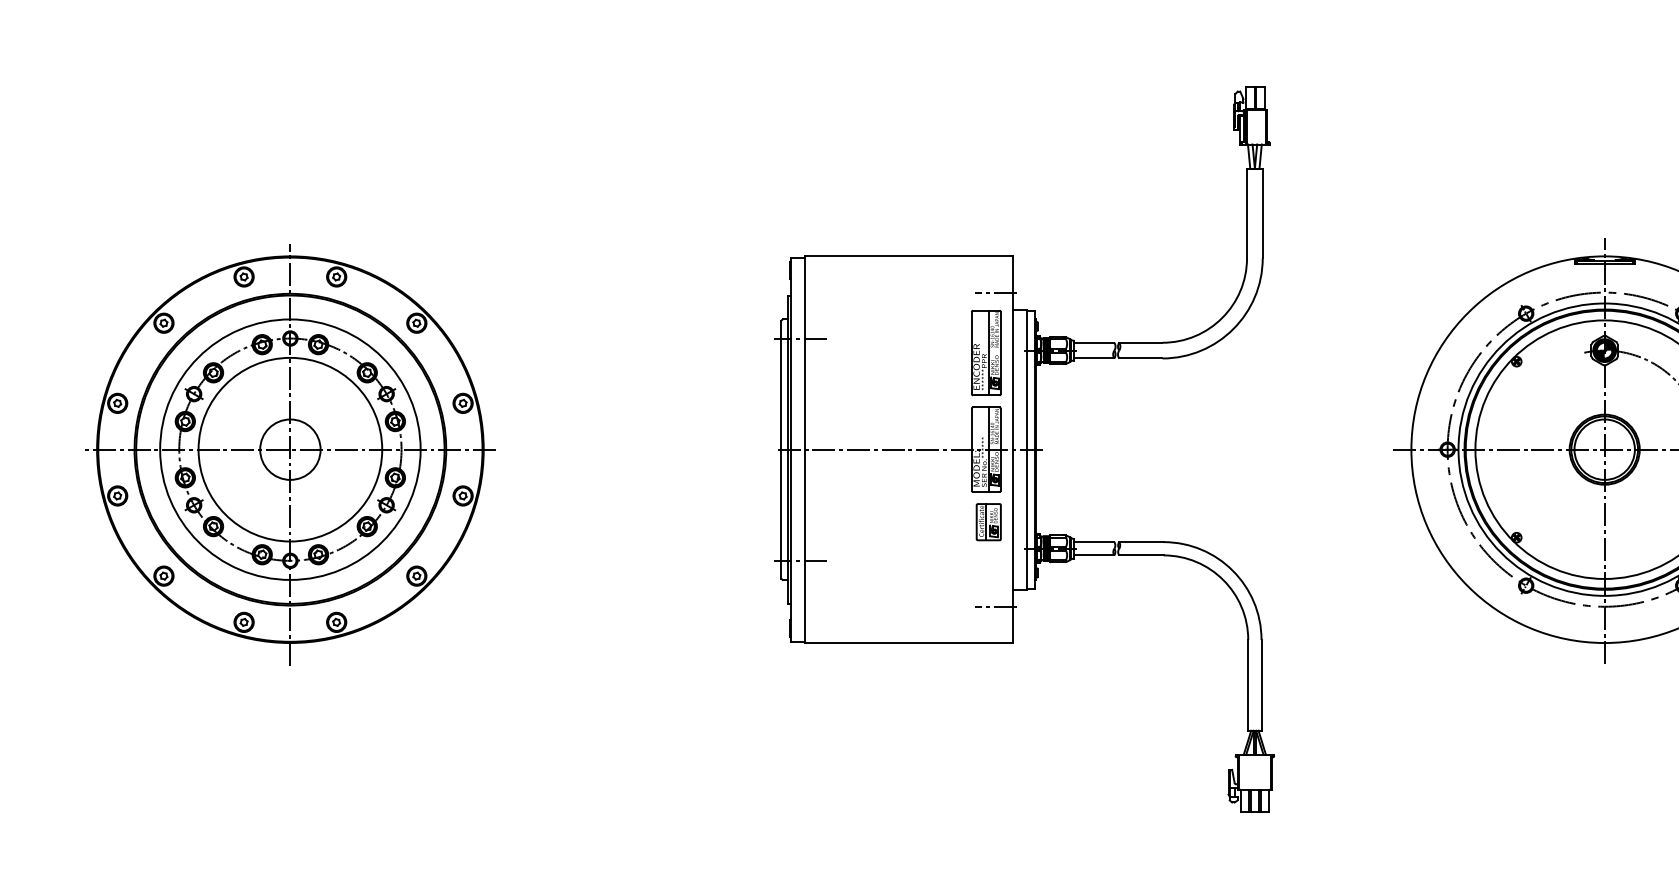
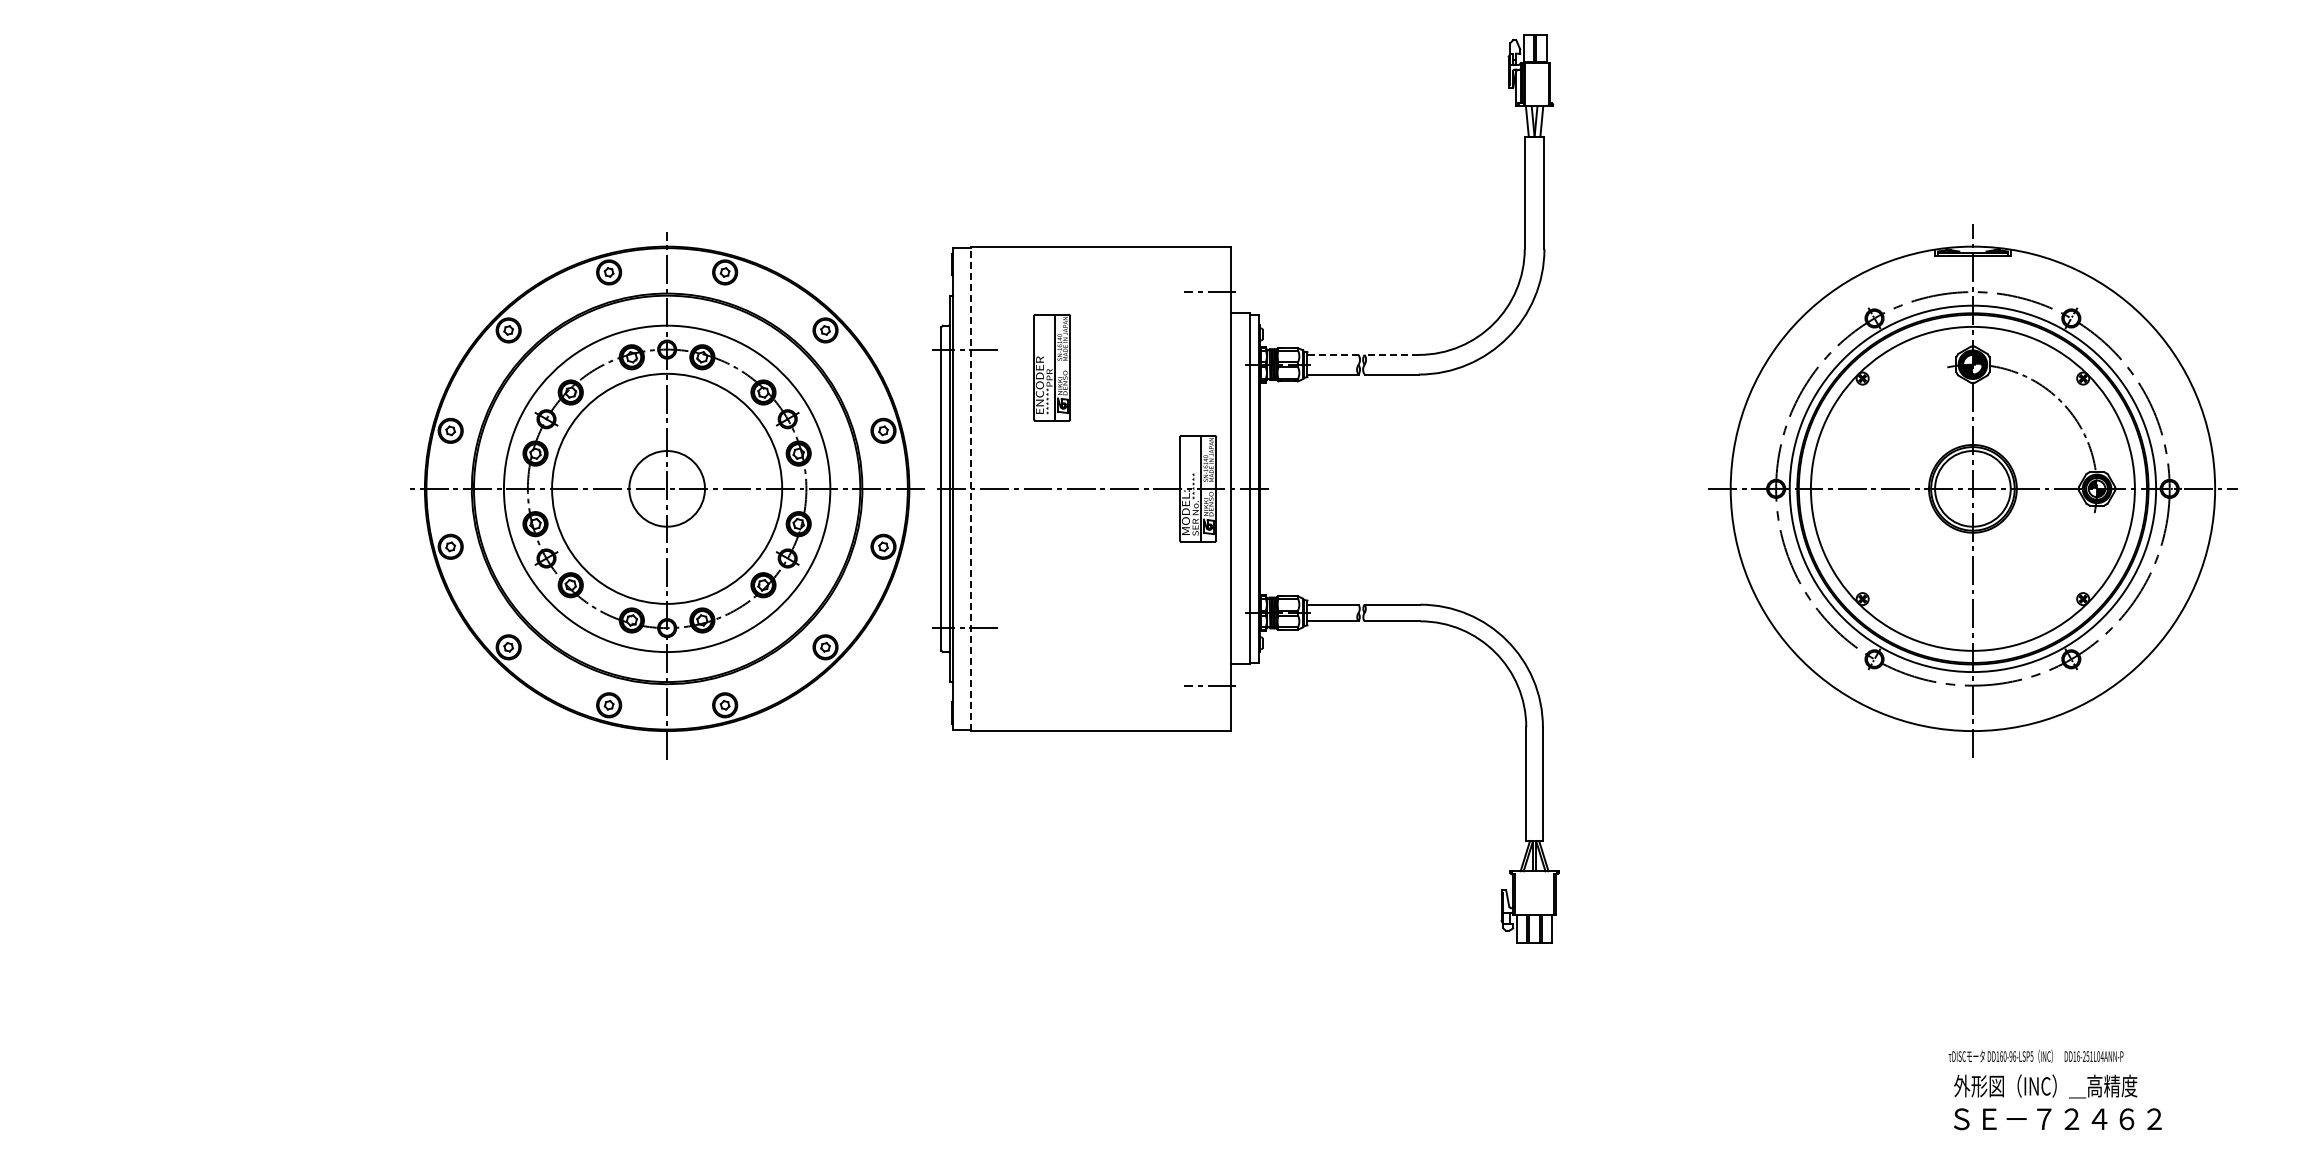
line: (1093, 342) -> (1332, 354), solid -> dashed
line: (1140, 342) -> (1391, 354), solid -> dashed
part: (986, 352) -> (1052, 367), moved
line: (805, 449) -> (971, 488), solid -> dashed
part: (290, 454) -> (667, 495), moved
part: (989, 522) -> (1201, 579), removed

